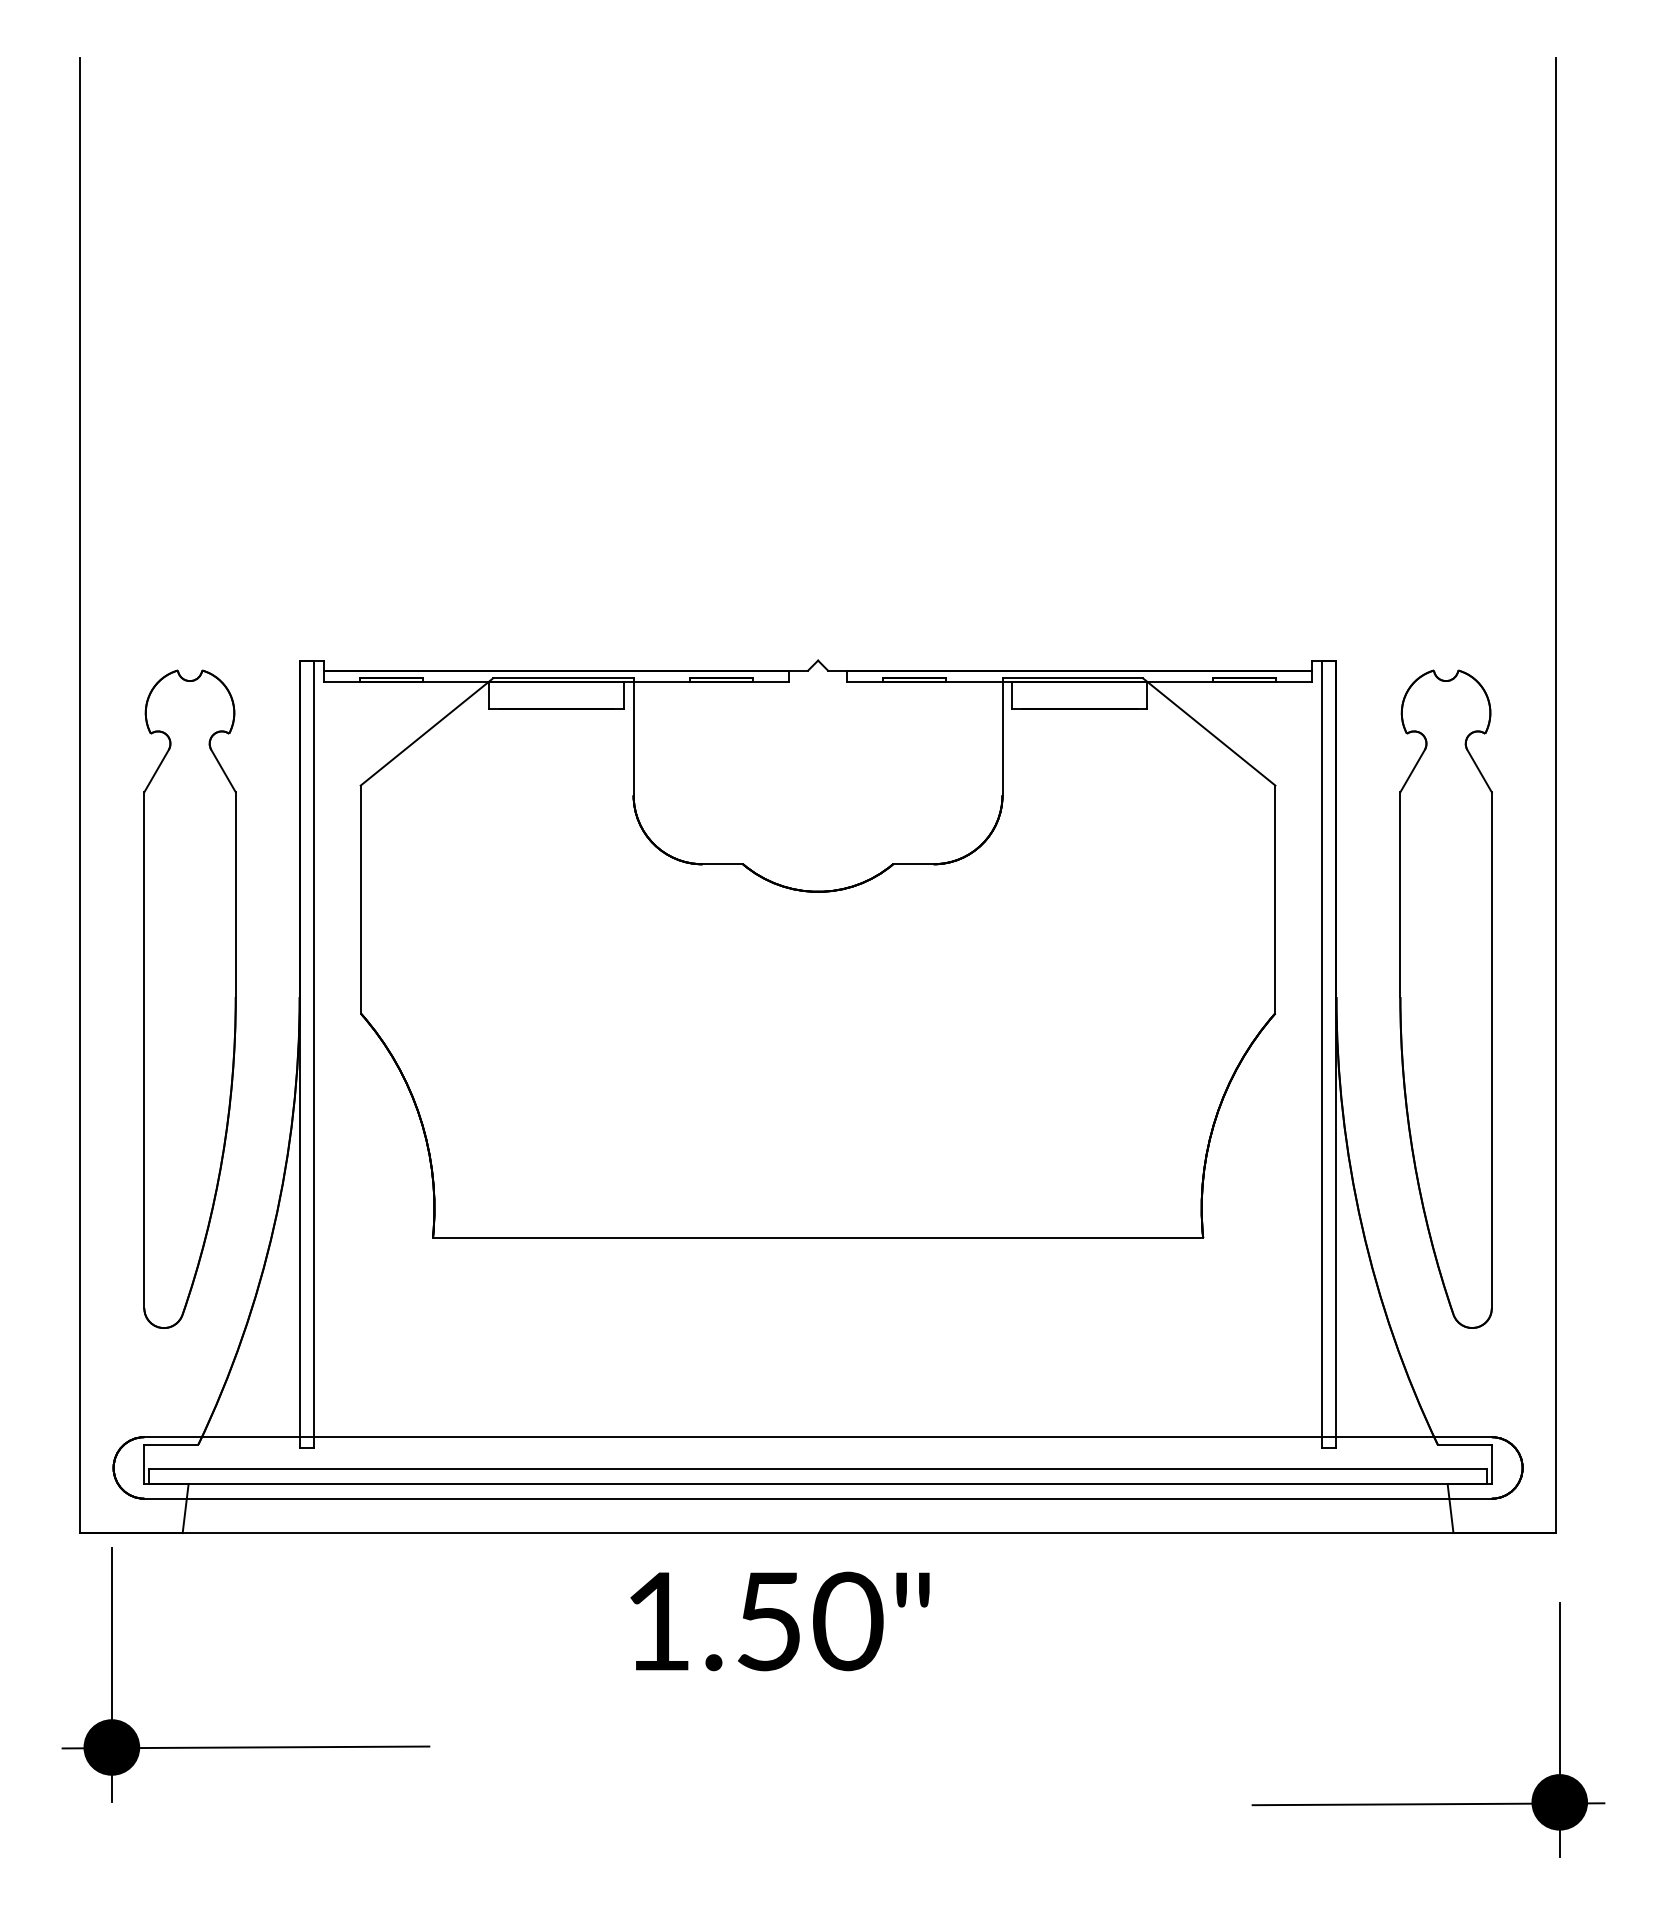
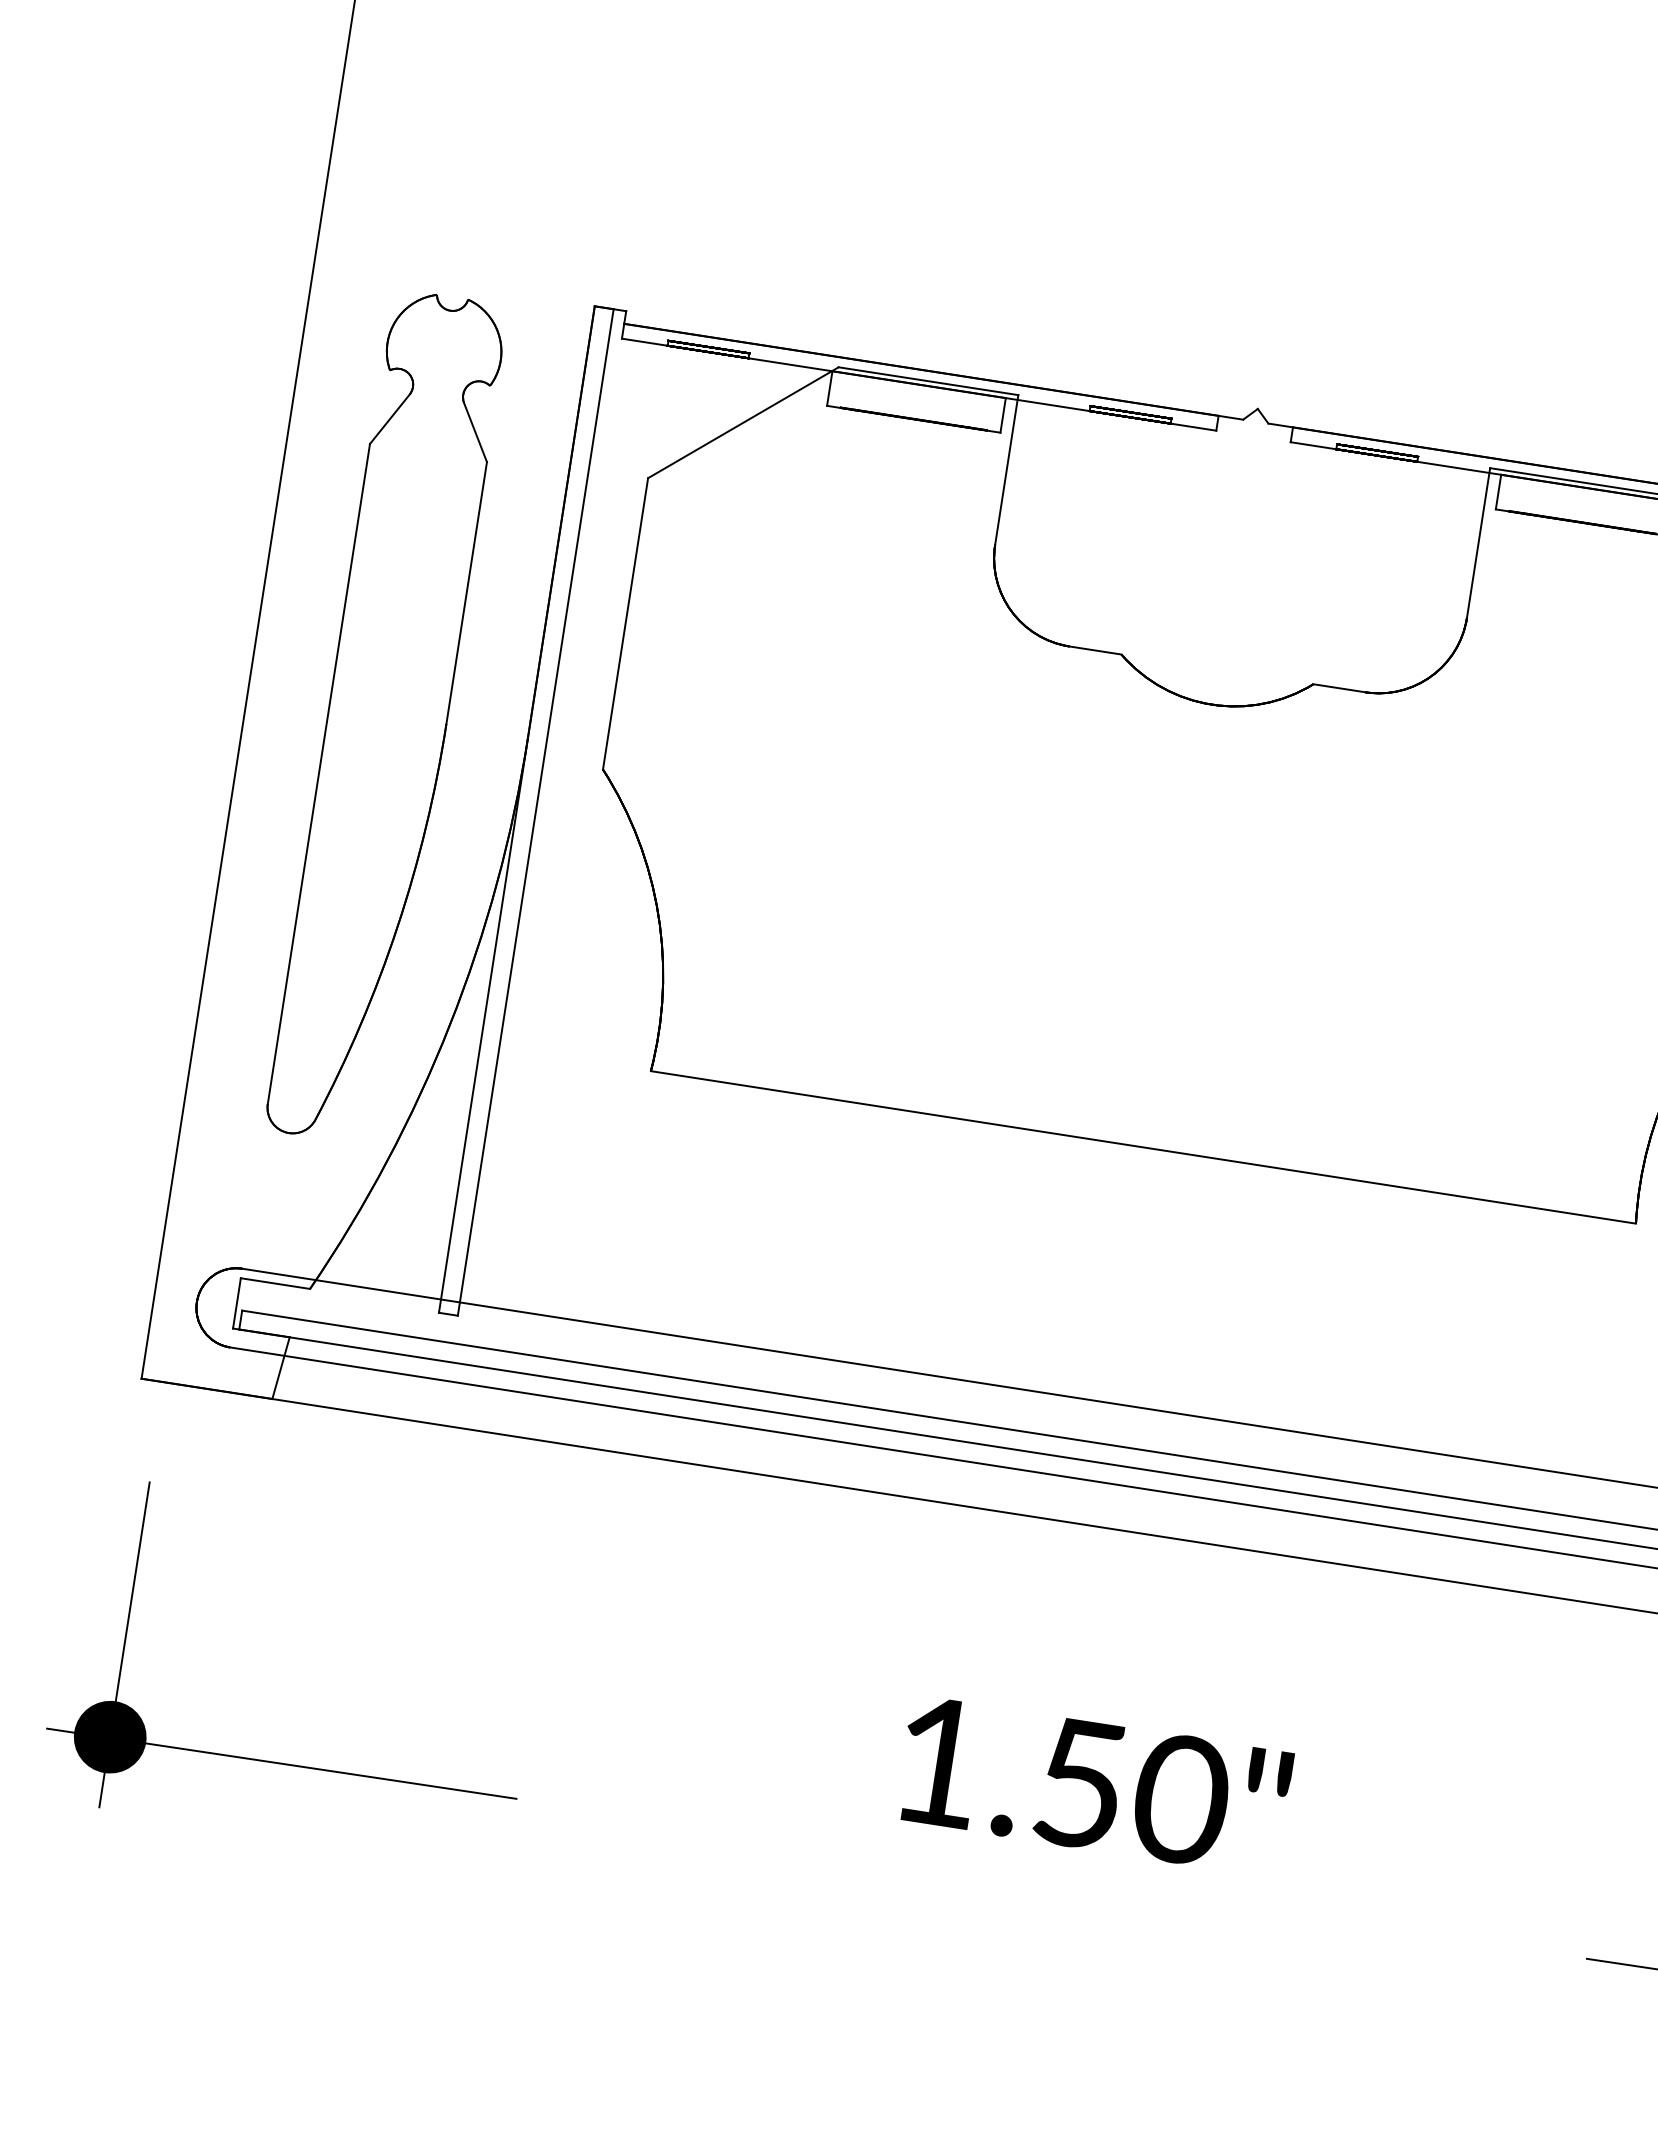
text: (779, 1621) -> (1093, 1785), moved
part: (245, 1746) -> (281, 1762), moved

